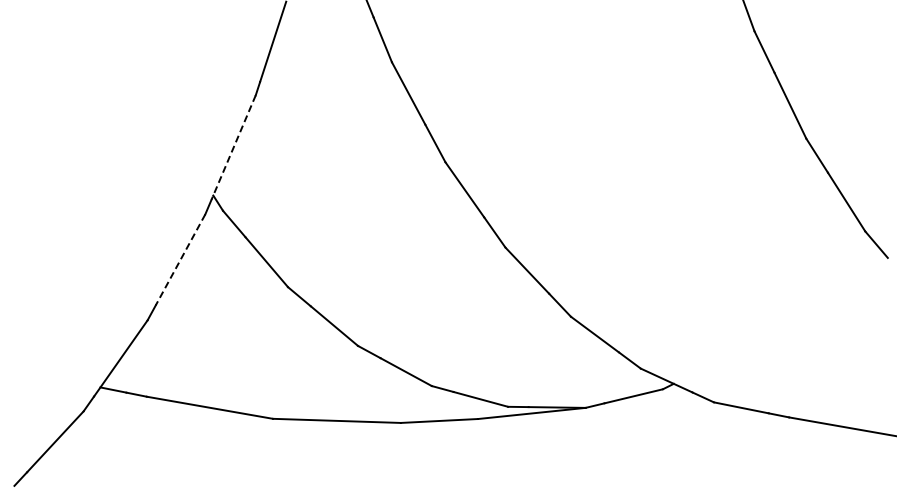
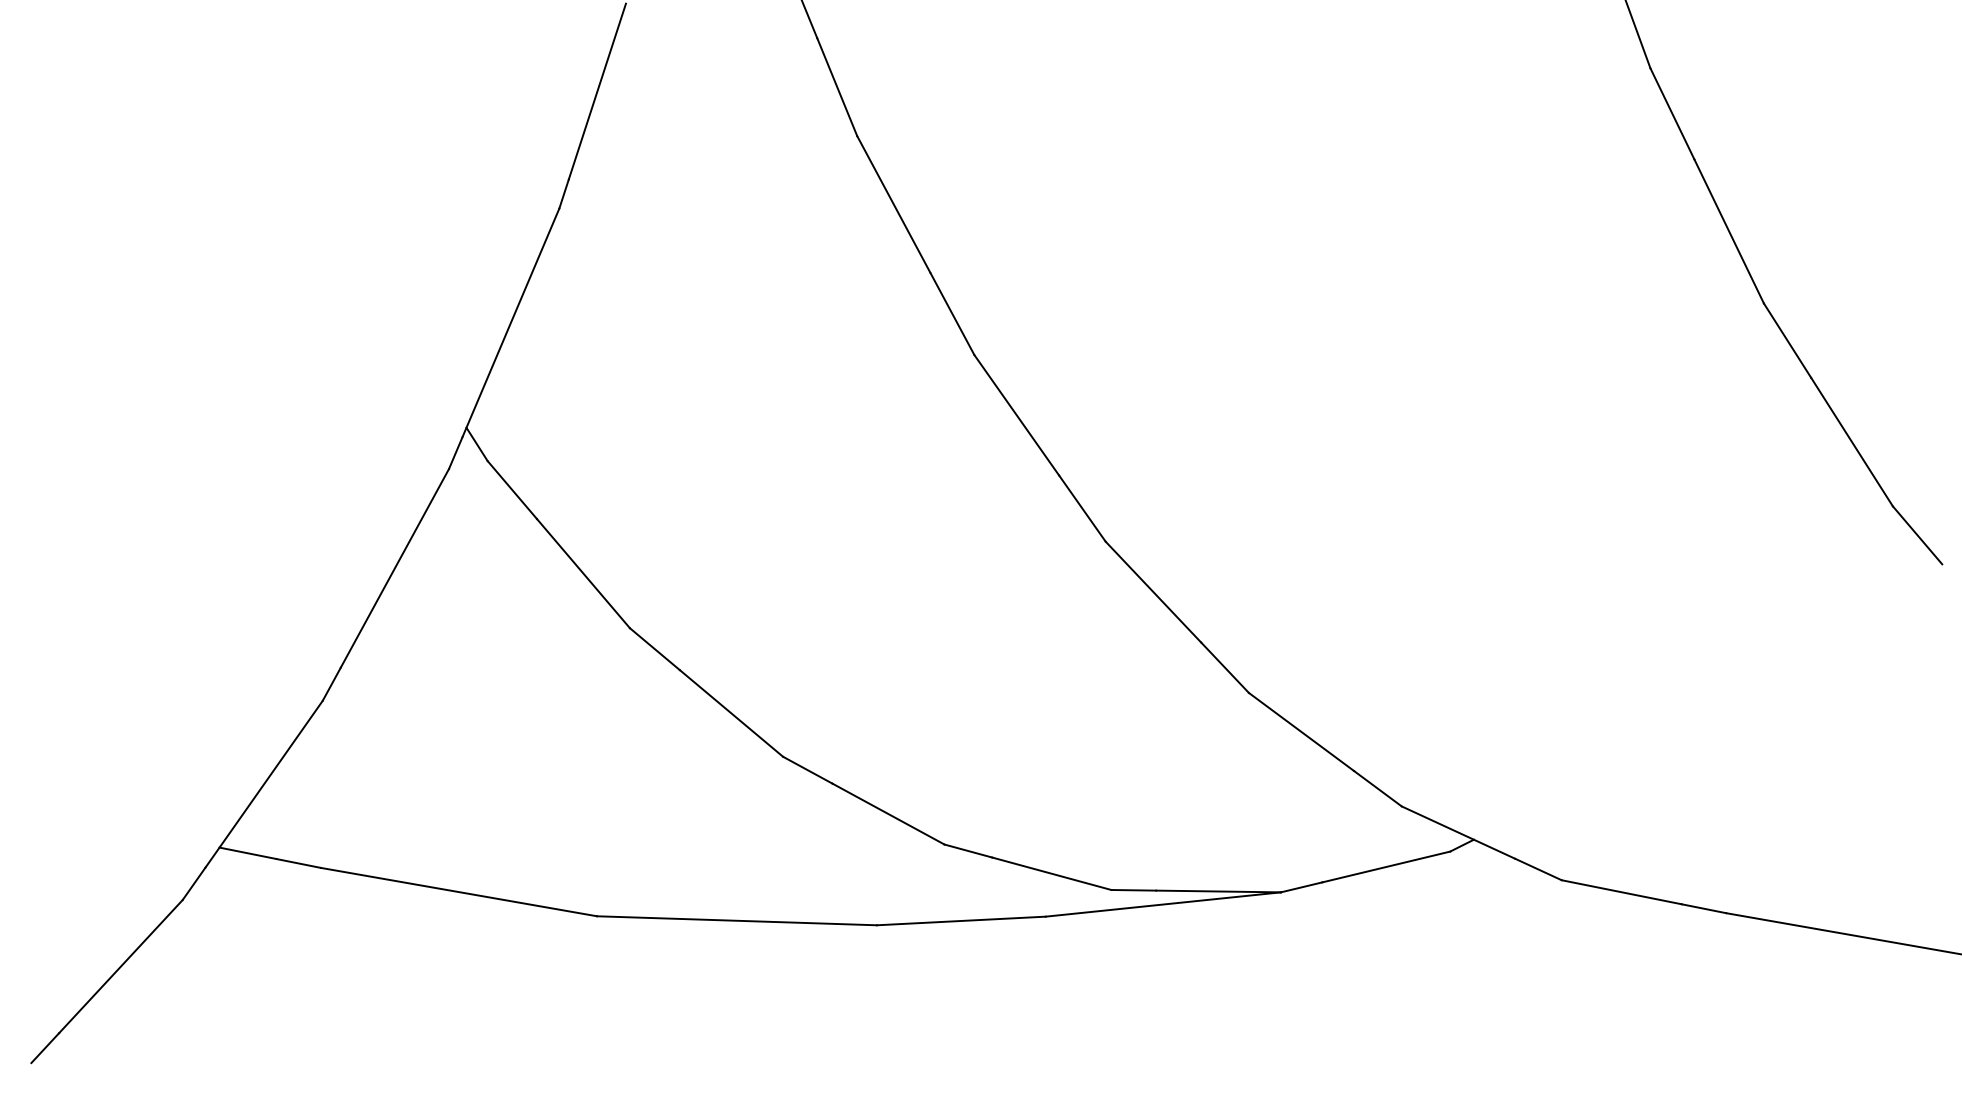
line: (233, 147) -> (510, 322), dashed -> solid
line: (180, 259) -> (394, 567), dashed -> solid

